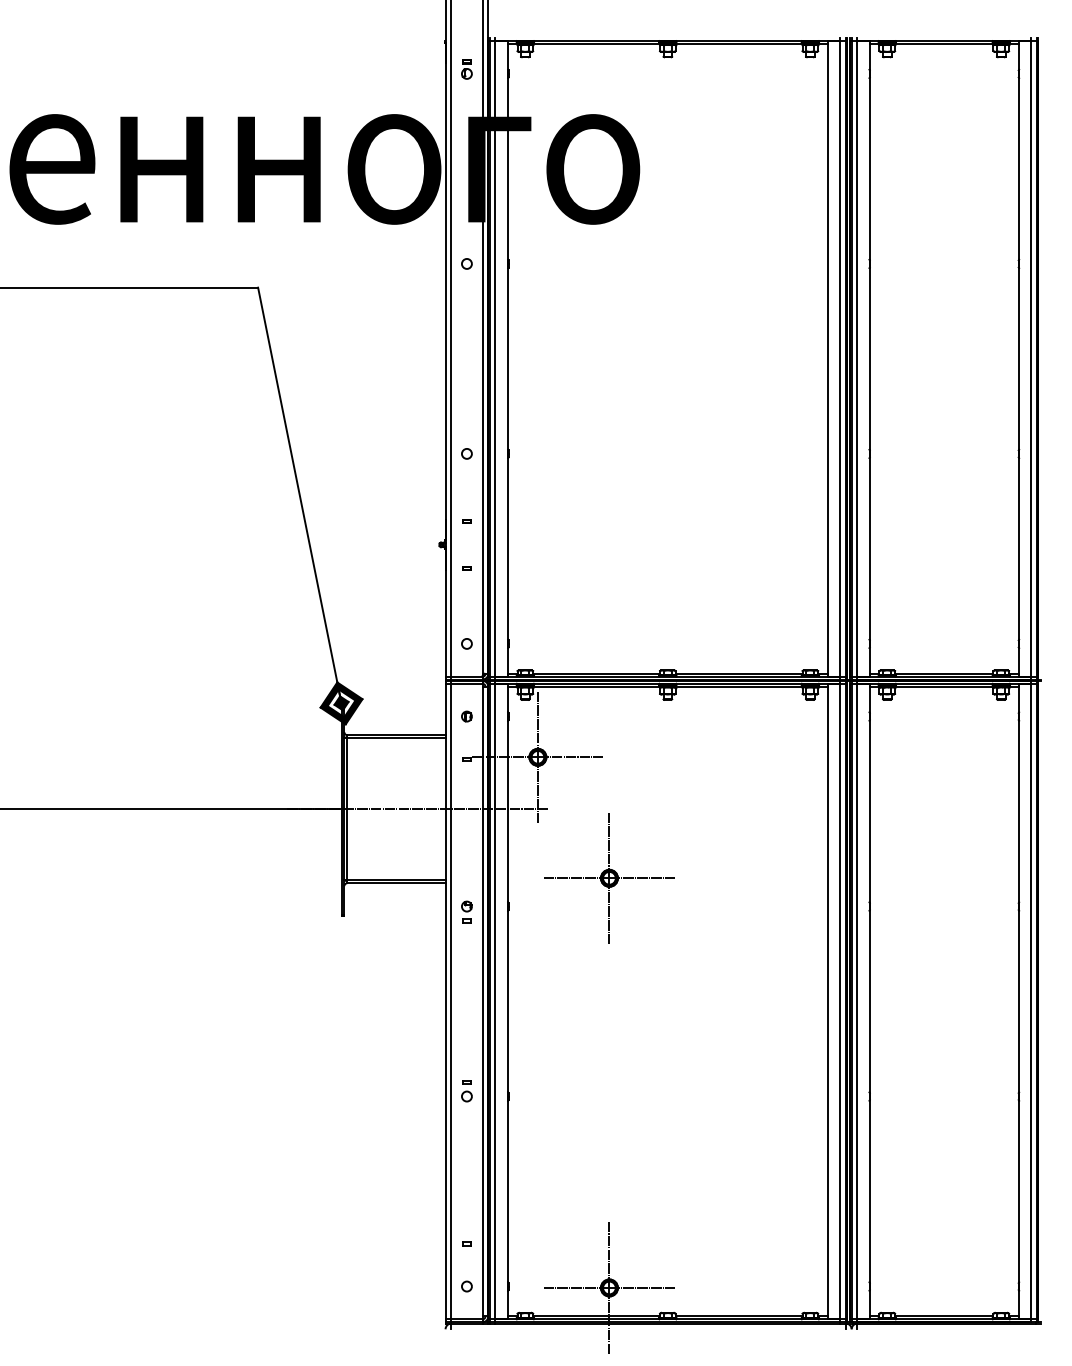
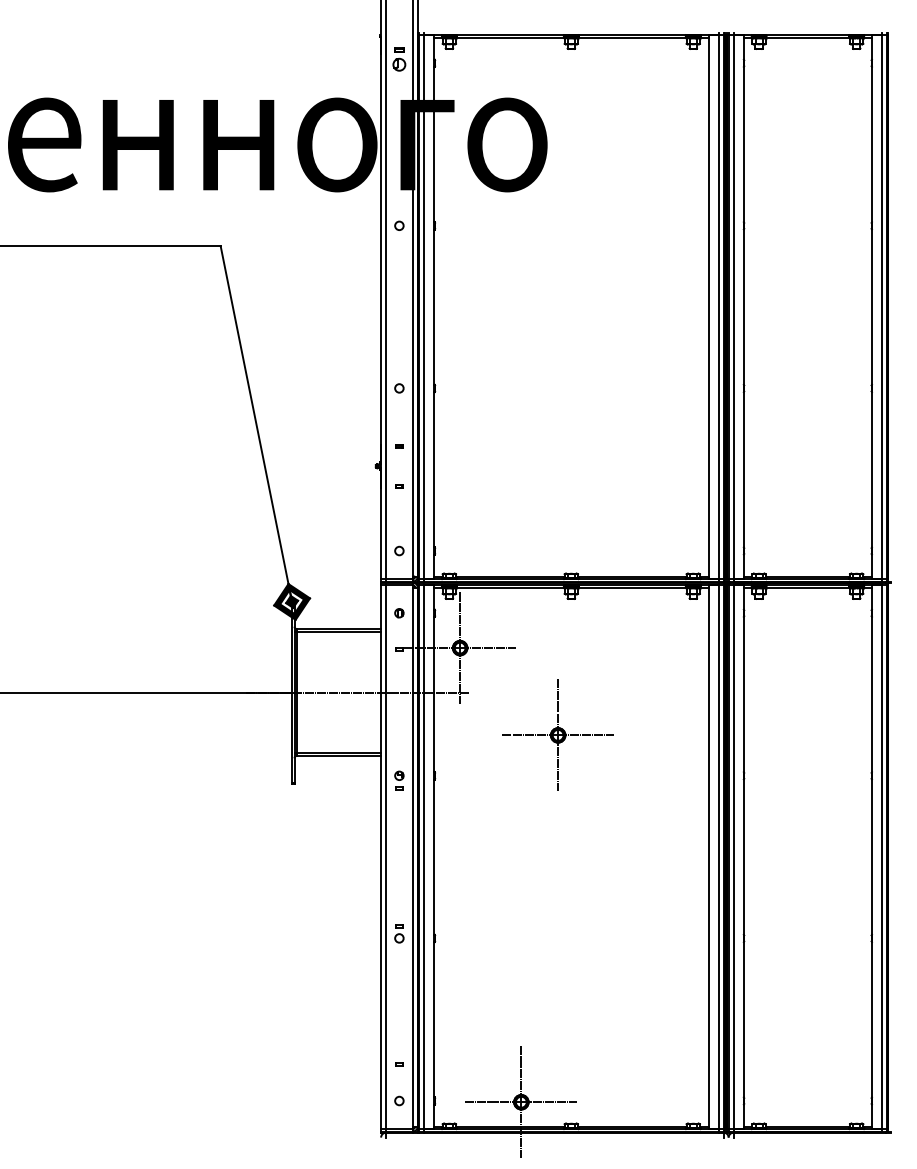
part: (466, 69) -> (399, 59), size x1.4
part: (609, 878) -> (558, 735), moved

